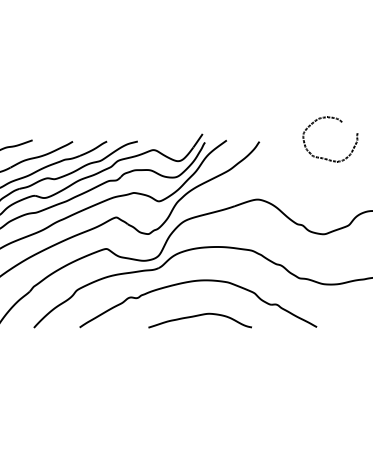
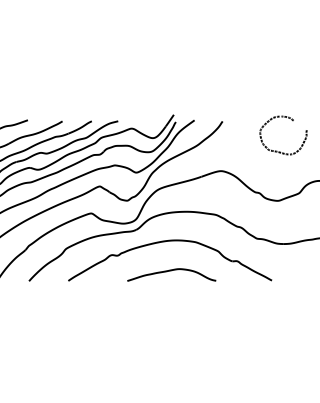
curve: (326, 158) -> (280, 151), moved

